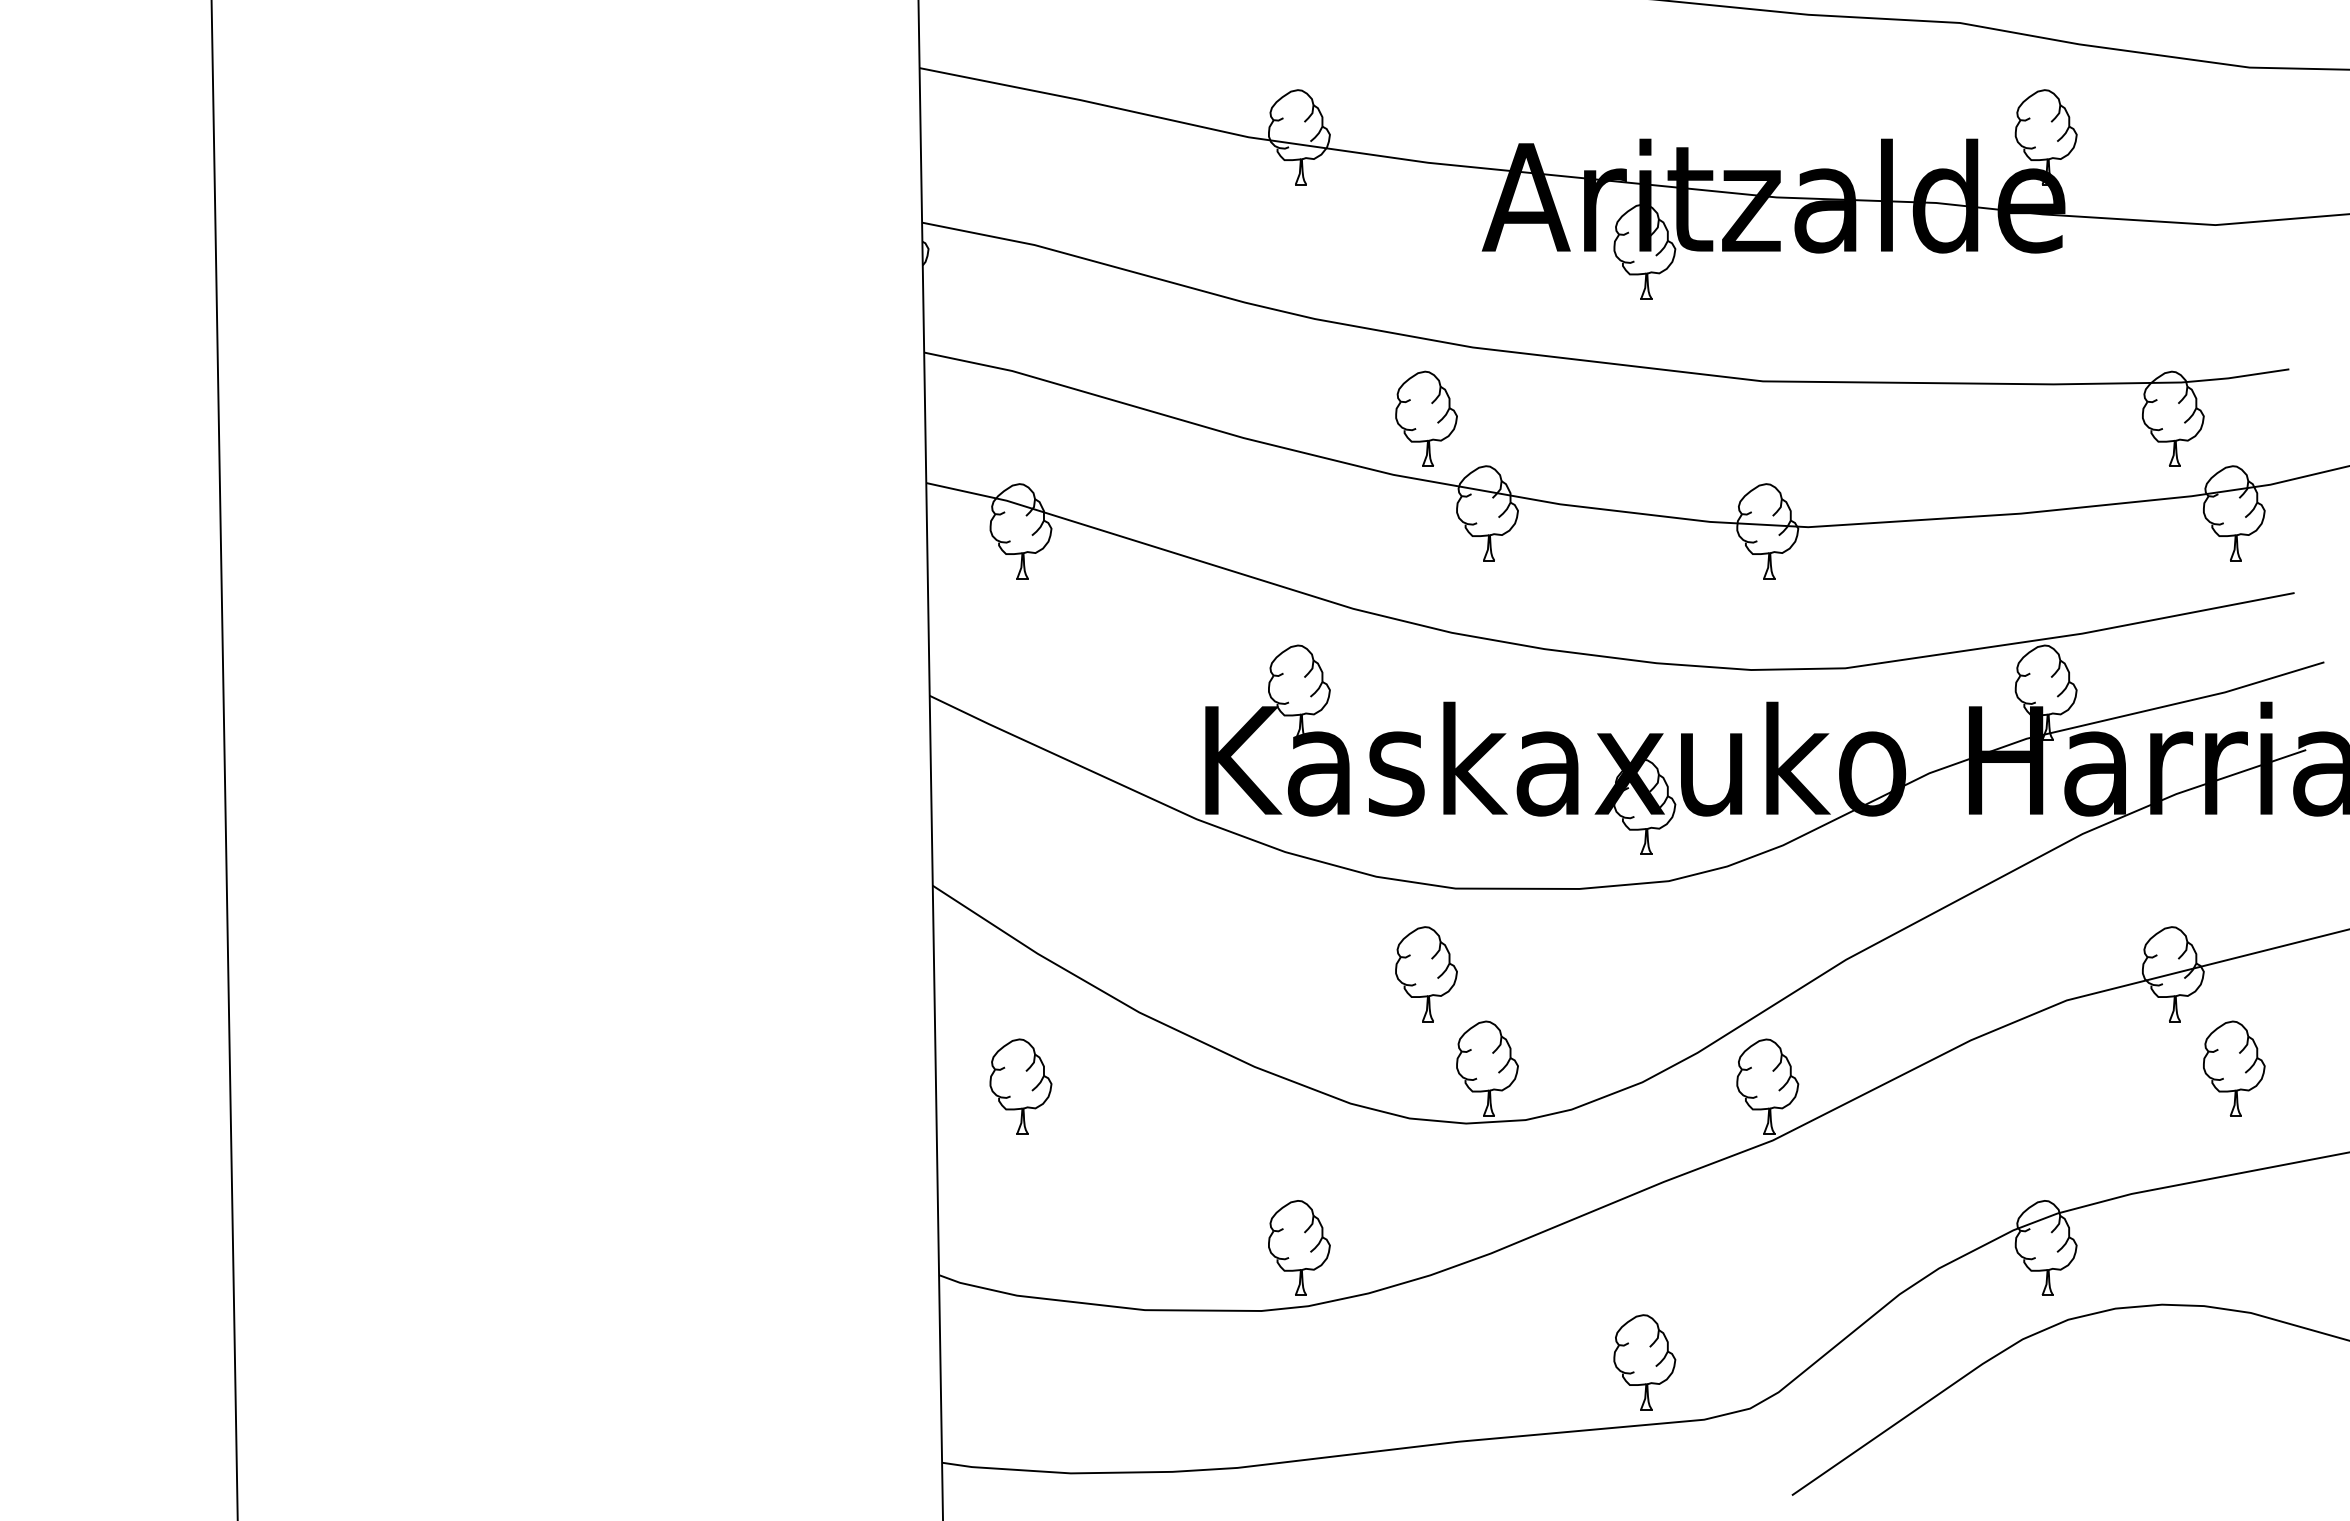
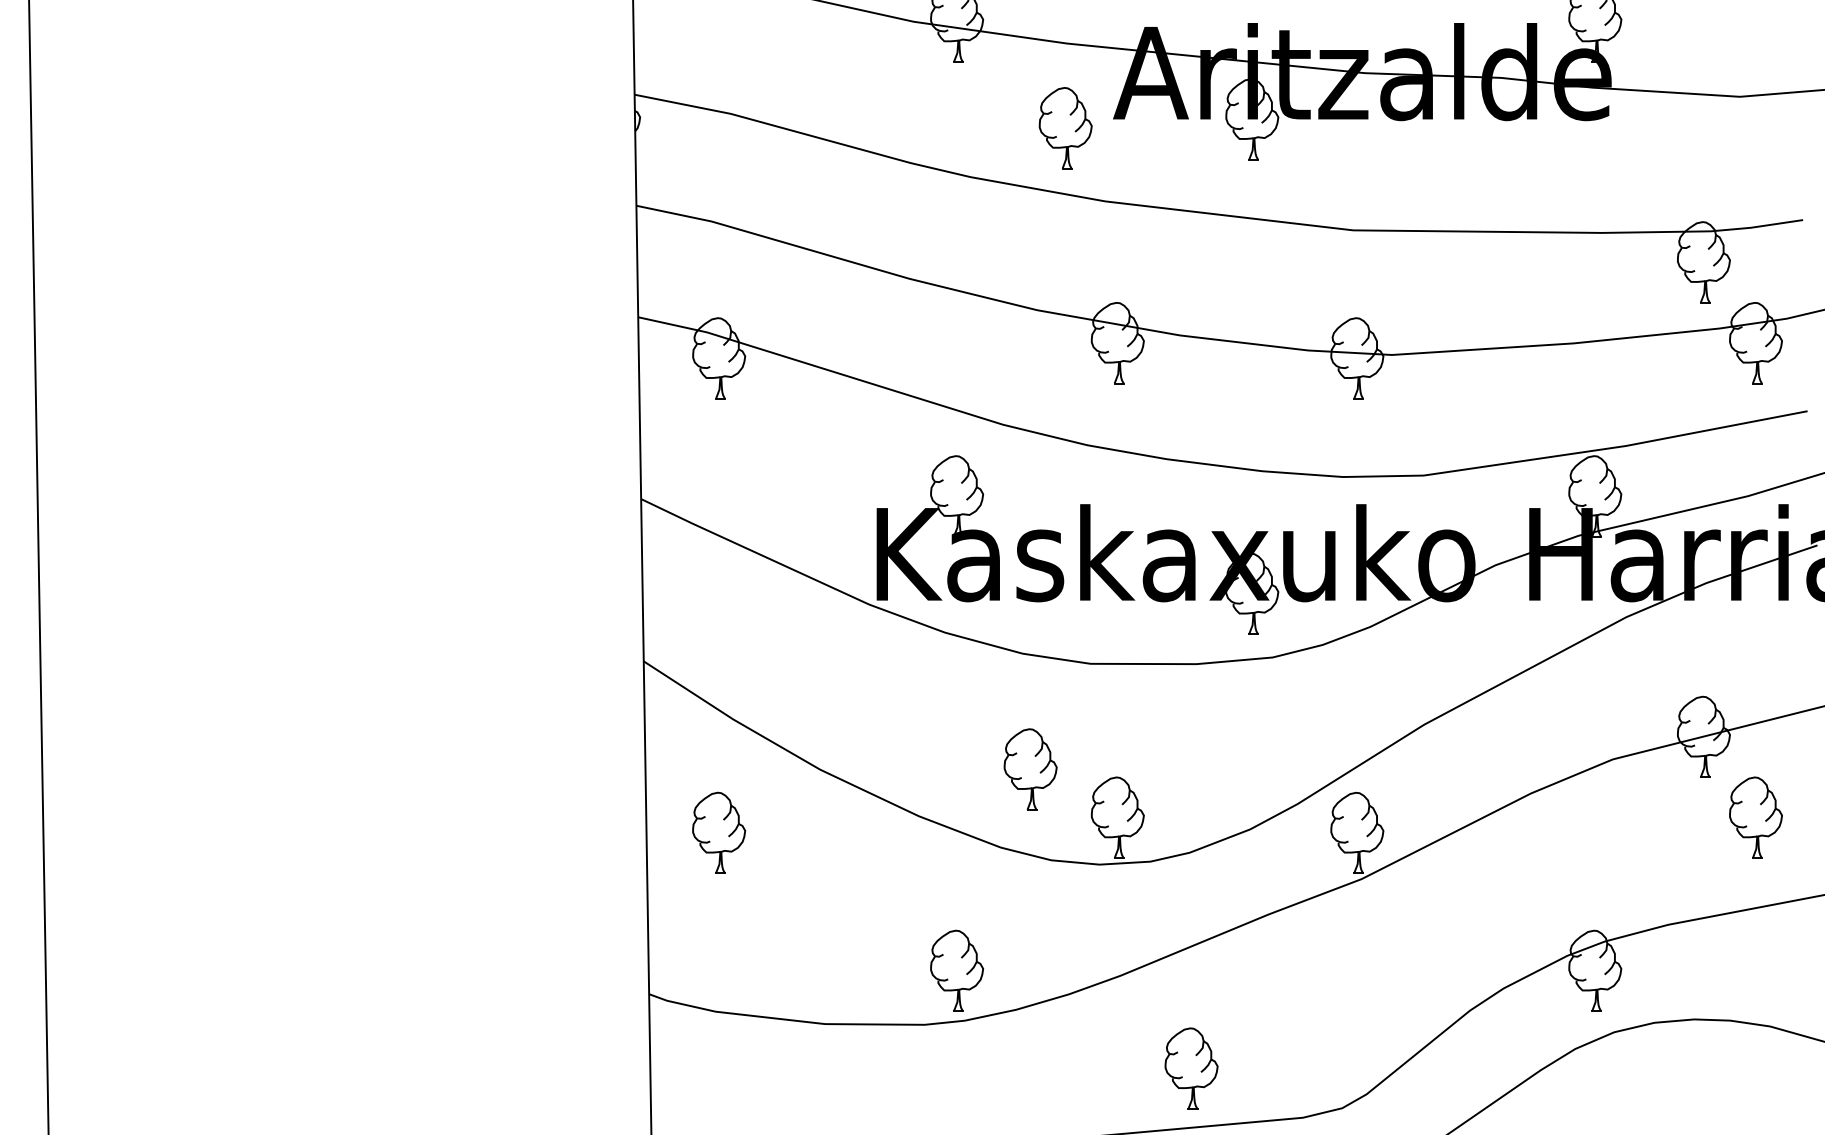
part: (1426, 418) -> (1065, 127), moved
part: (1426, 974) -> (1030, 769), moved
part: (1644, 1362) -> (1191, 1068), moved

